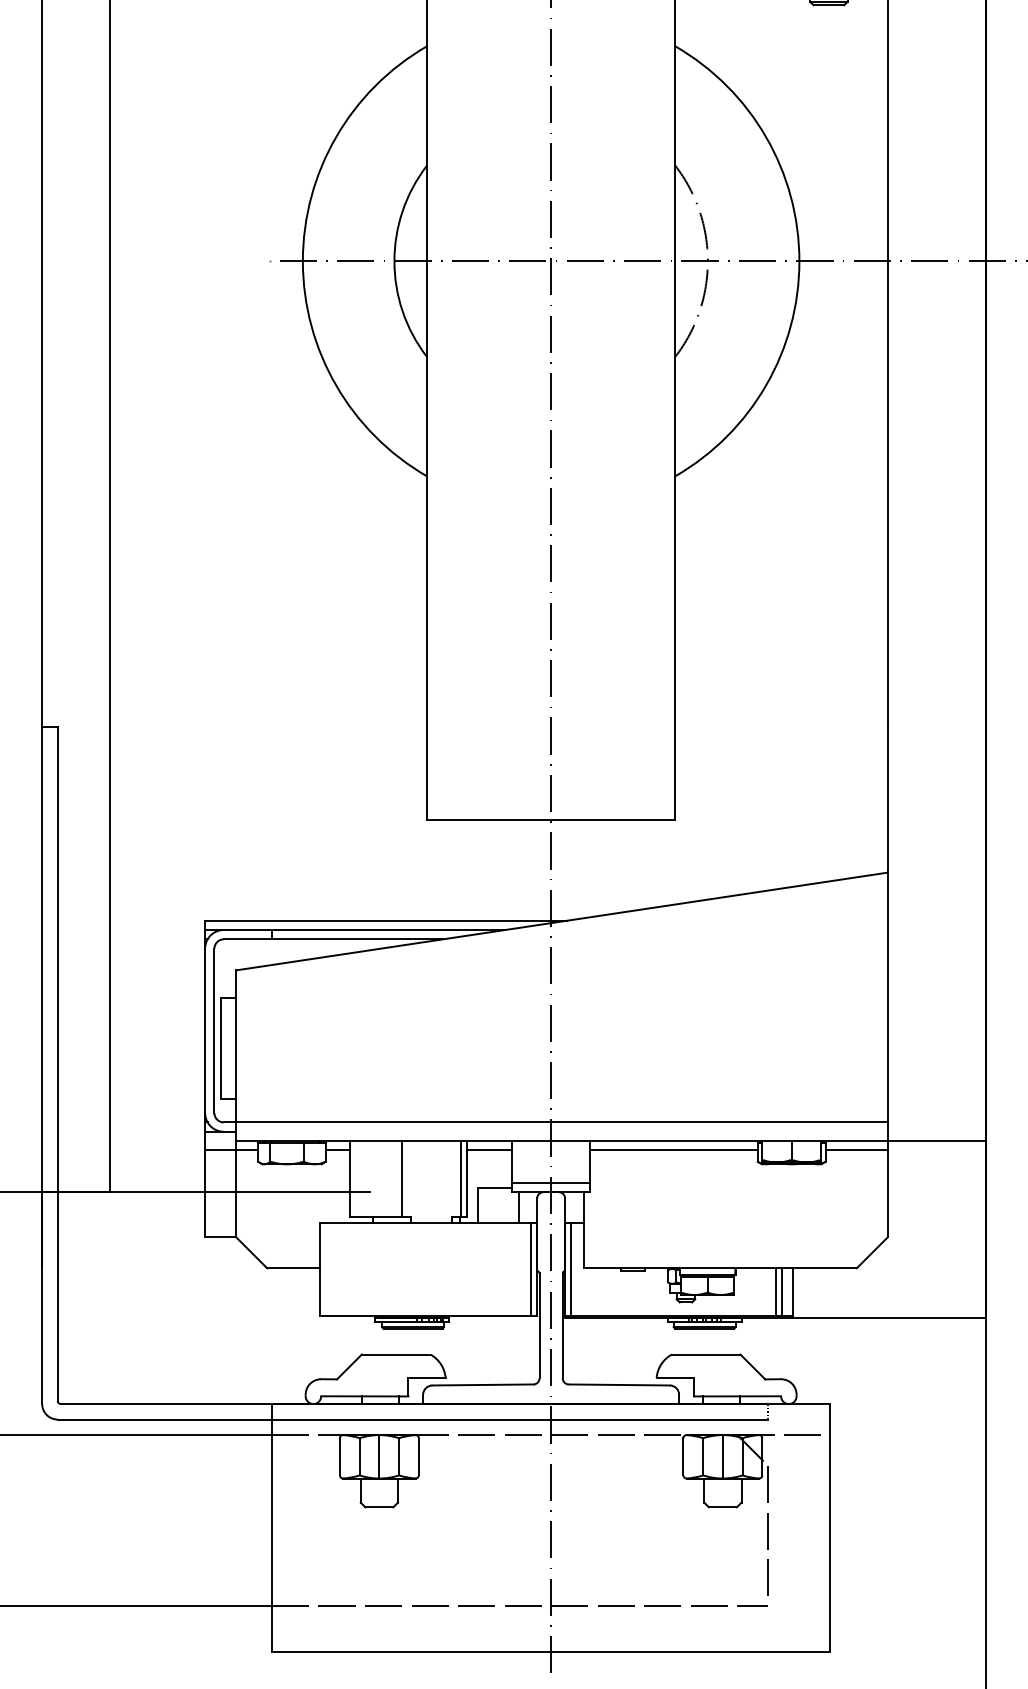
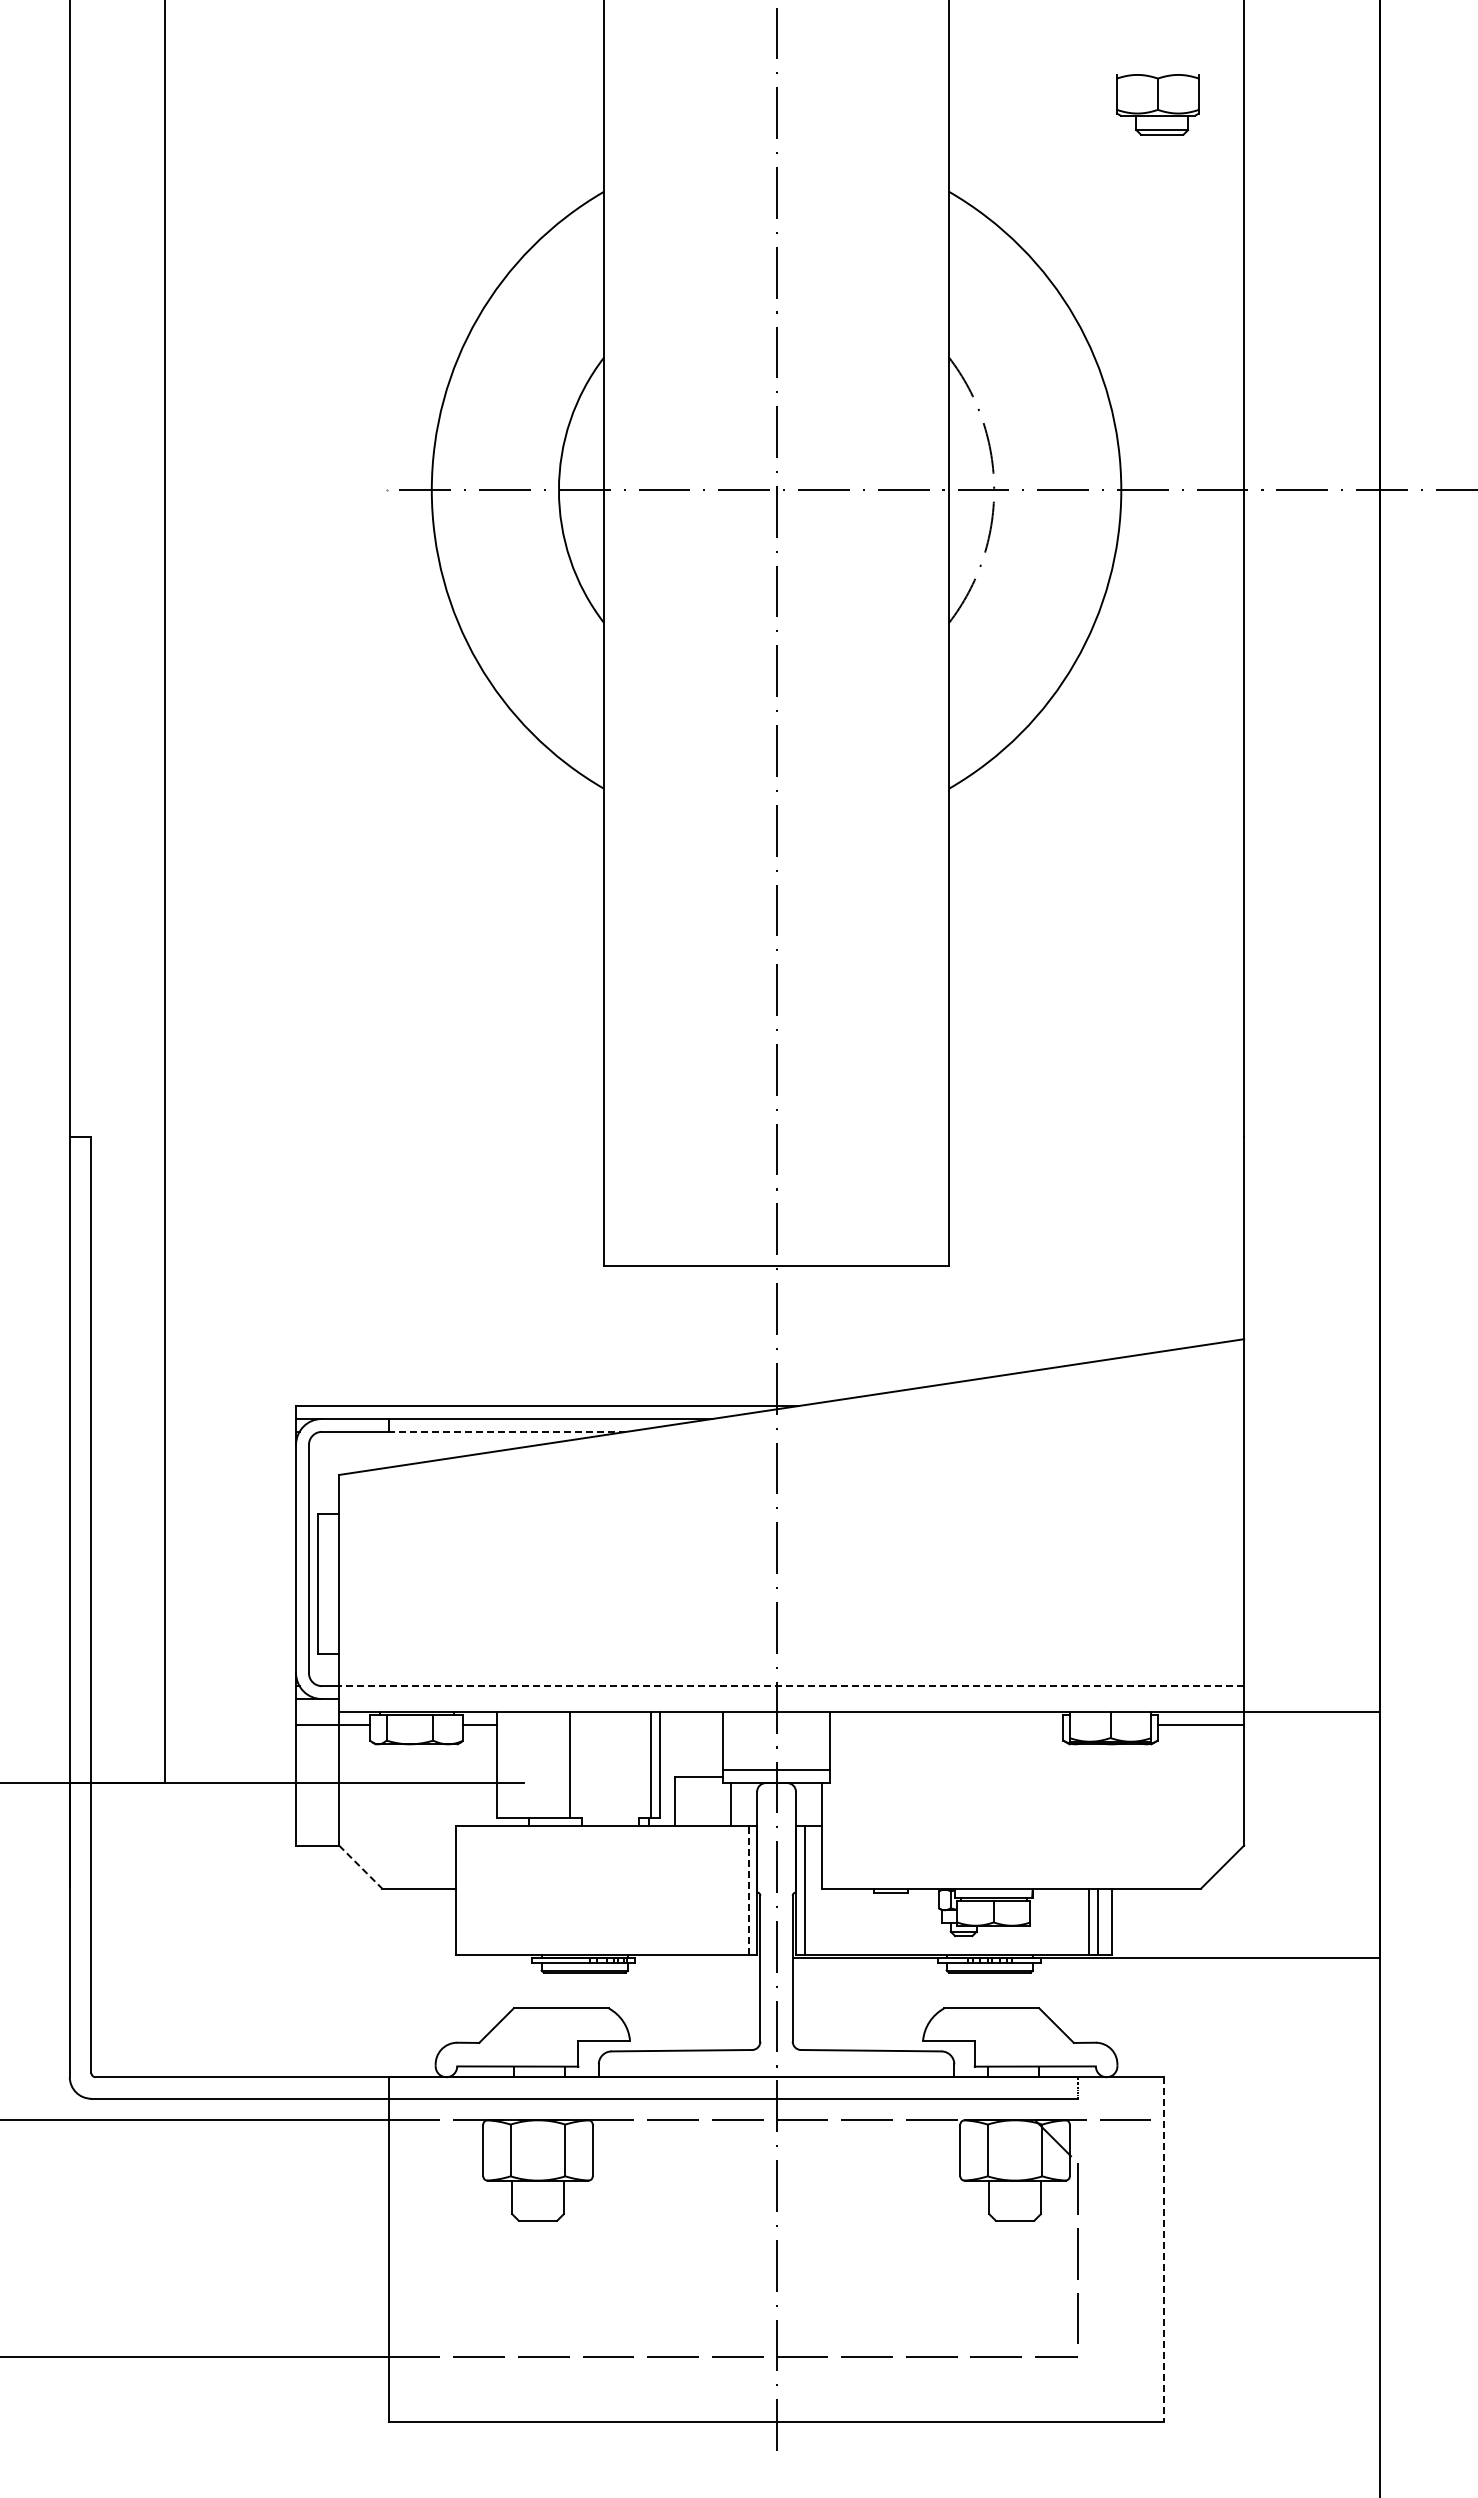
line: (357, 939) -> (507, 1431), solid -> dashed
line: (561, 1122) -> (791, 1686), solid -> dashed
line: (489, 1150) -> (690, 1724), removed
line: (673, 1150) -> (946, 1724), removed
line: (252, 1253) -> (361, 1867), solid -> dashed
line: (530, 1269) -> (748, 1890), solid -> dashed
line: (379, 1456) -> (538, 2150), removed
line: (723, 1456) -> (1015, 2150), removed
line: (830, 1528) -> (1164, 2250), solid -> dashed

